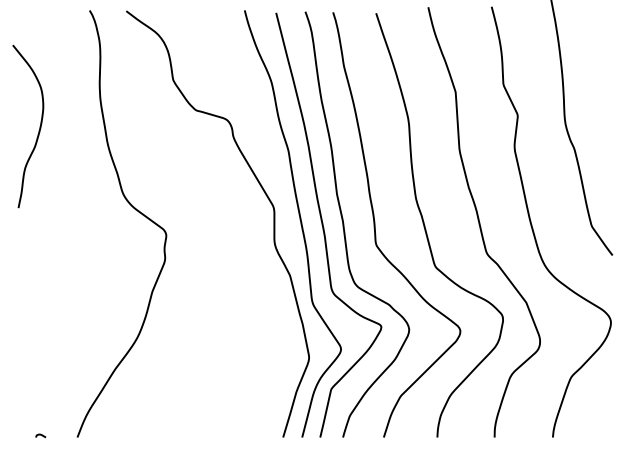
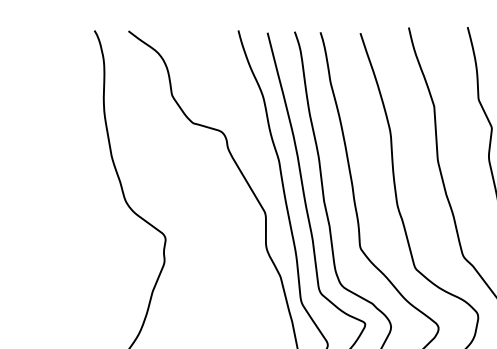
curve: (38, 130) -> (46, 141), removed

